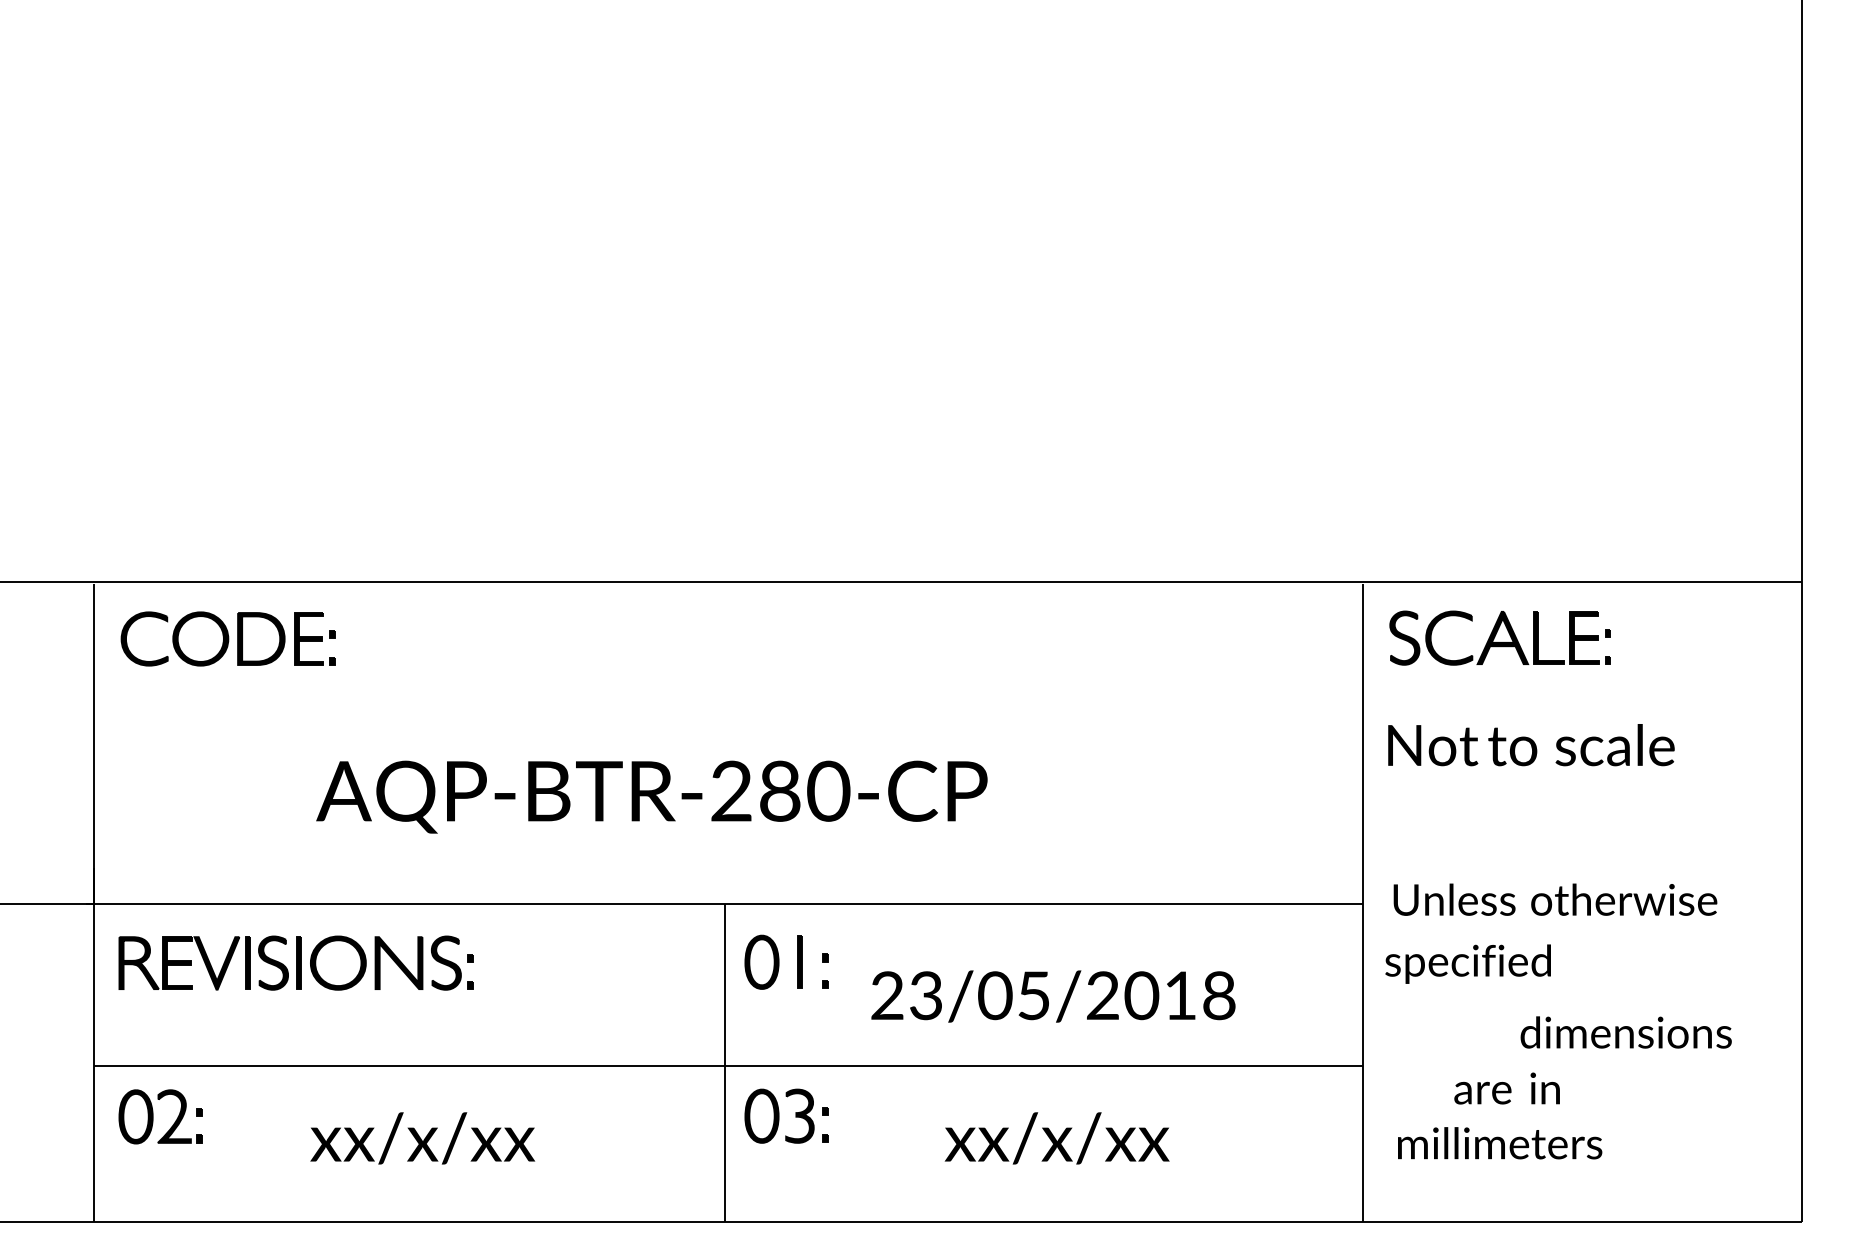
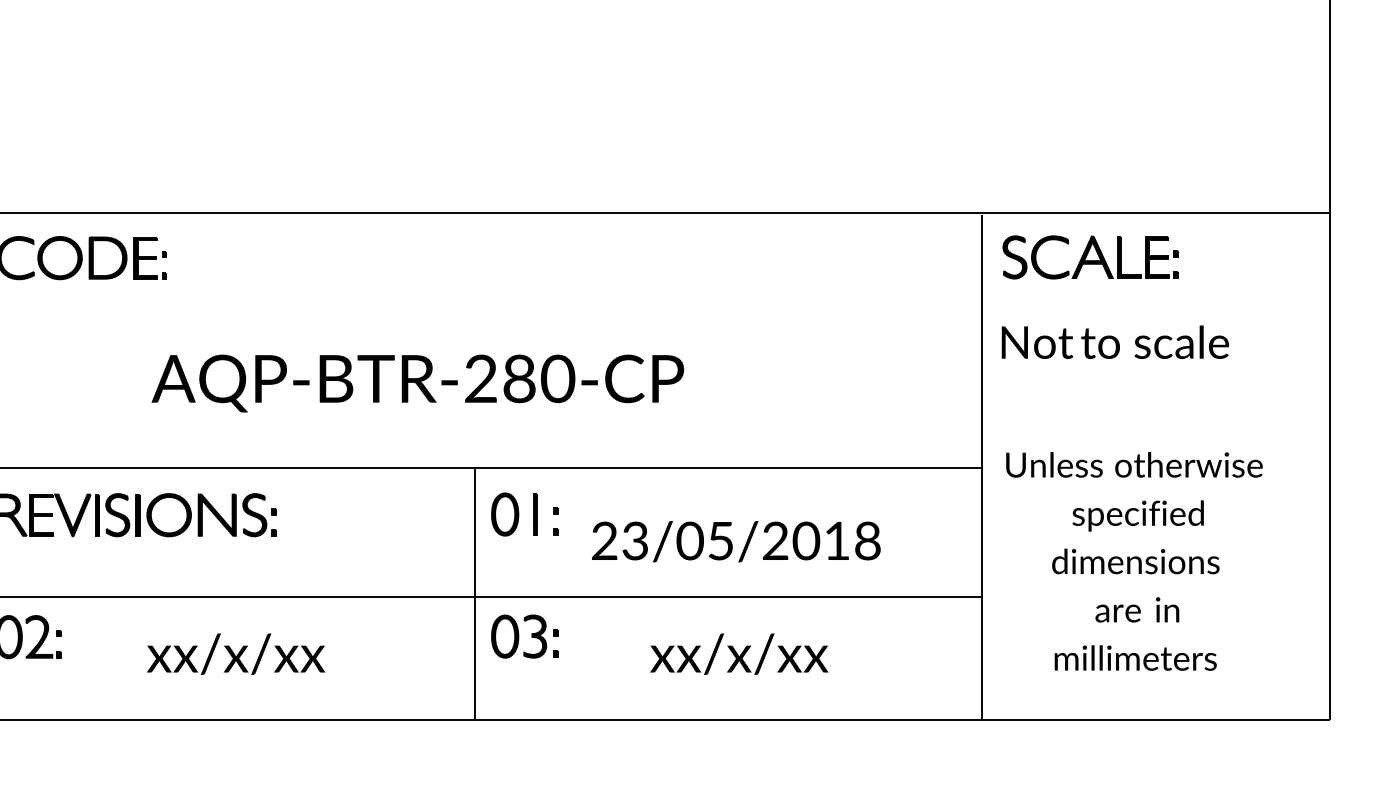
text: (1467, 963) -> (1137, 515), moved
text: (1625, 1032) -> (1135, 561), moved
text: (1506, 1088) -> (1136, 609), moved
text: (1500, 1143) -> (1136, 658), moved

